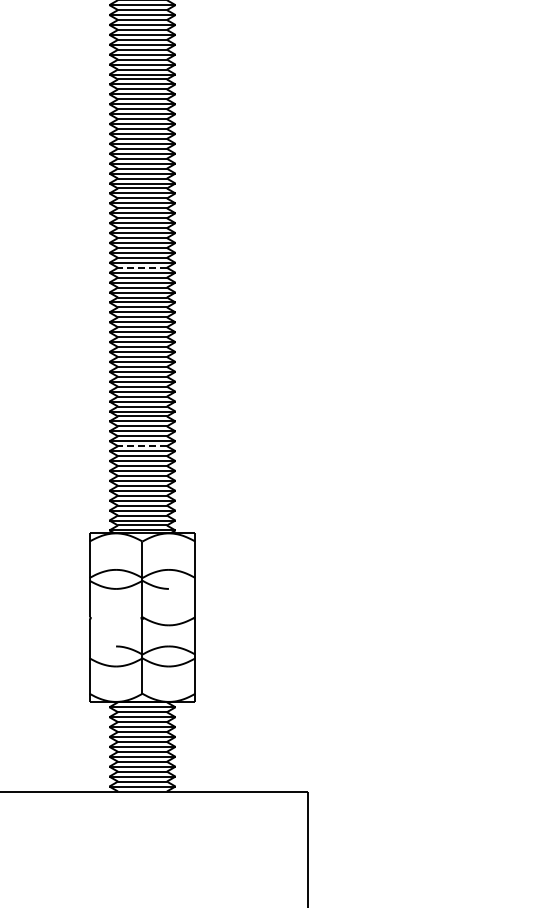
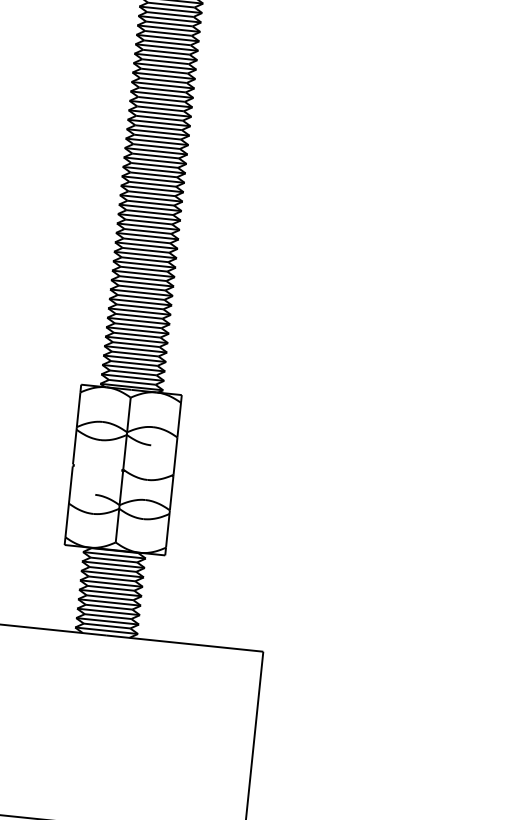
line: (141, 267) -> (156, 136), dashed -> solid
line: (141, 446) -> (139, 307), dashed -> solid

